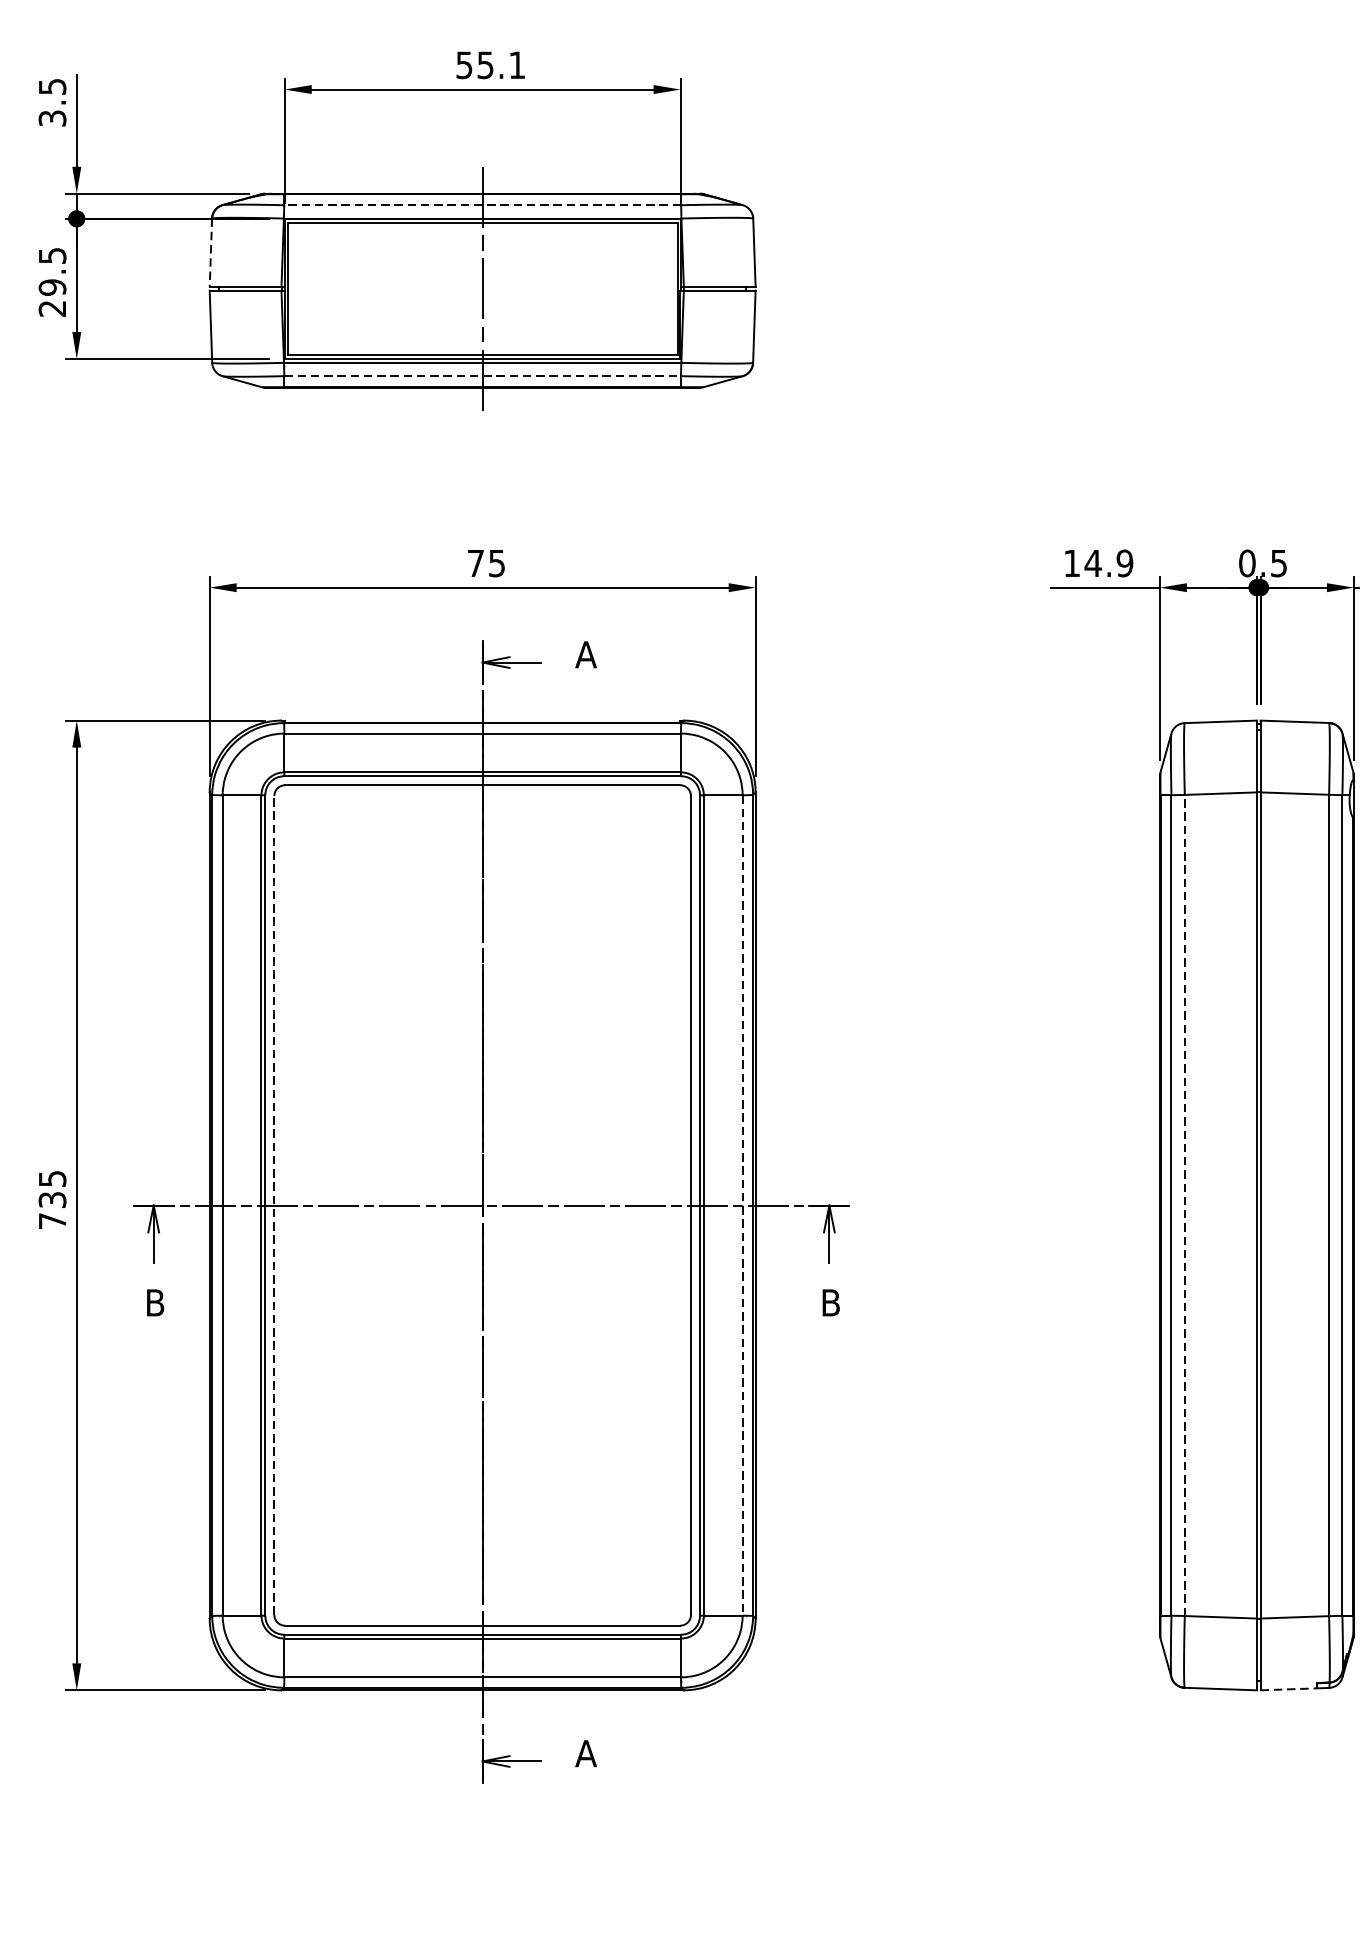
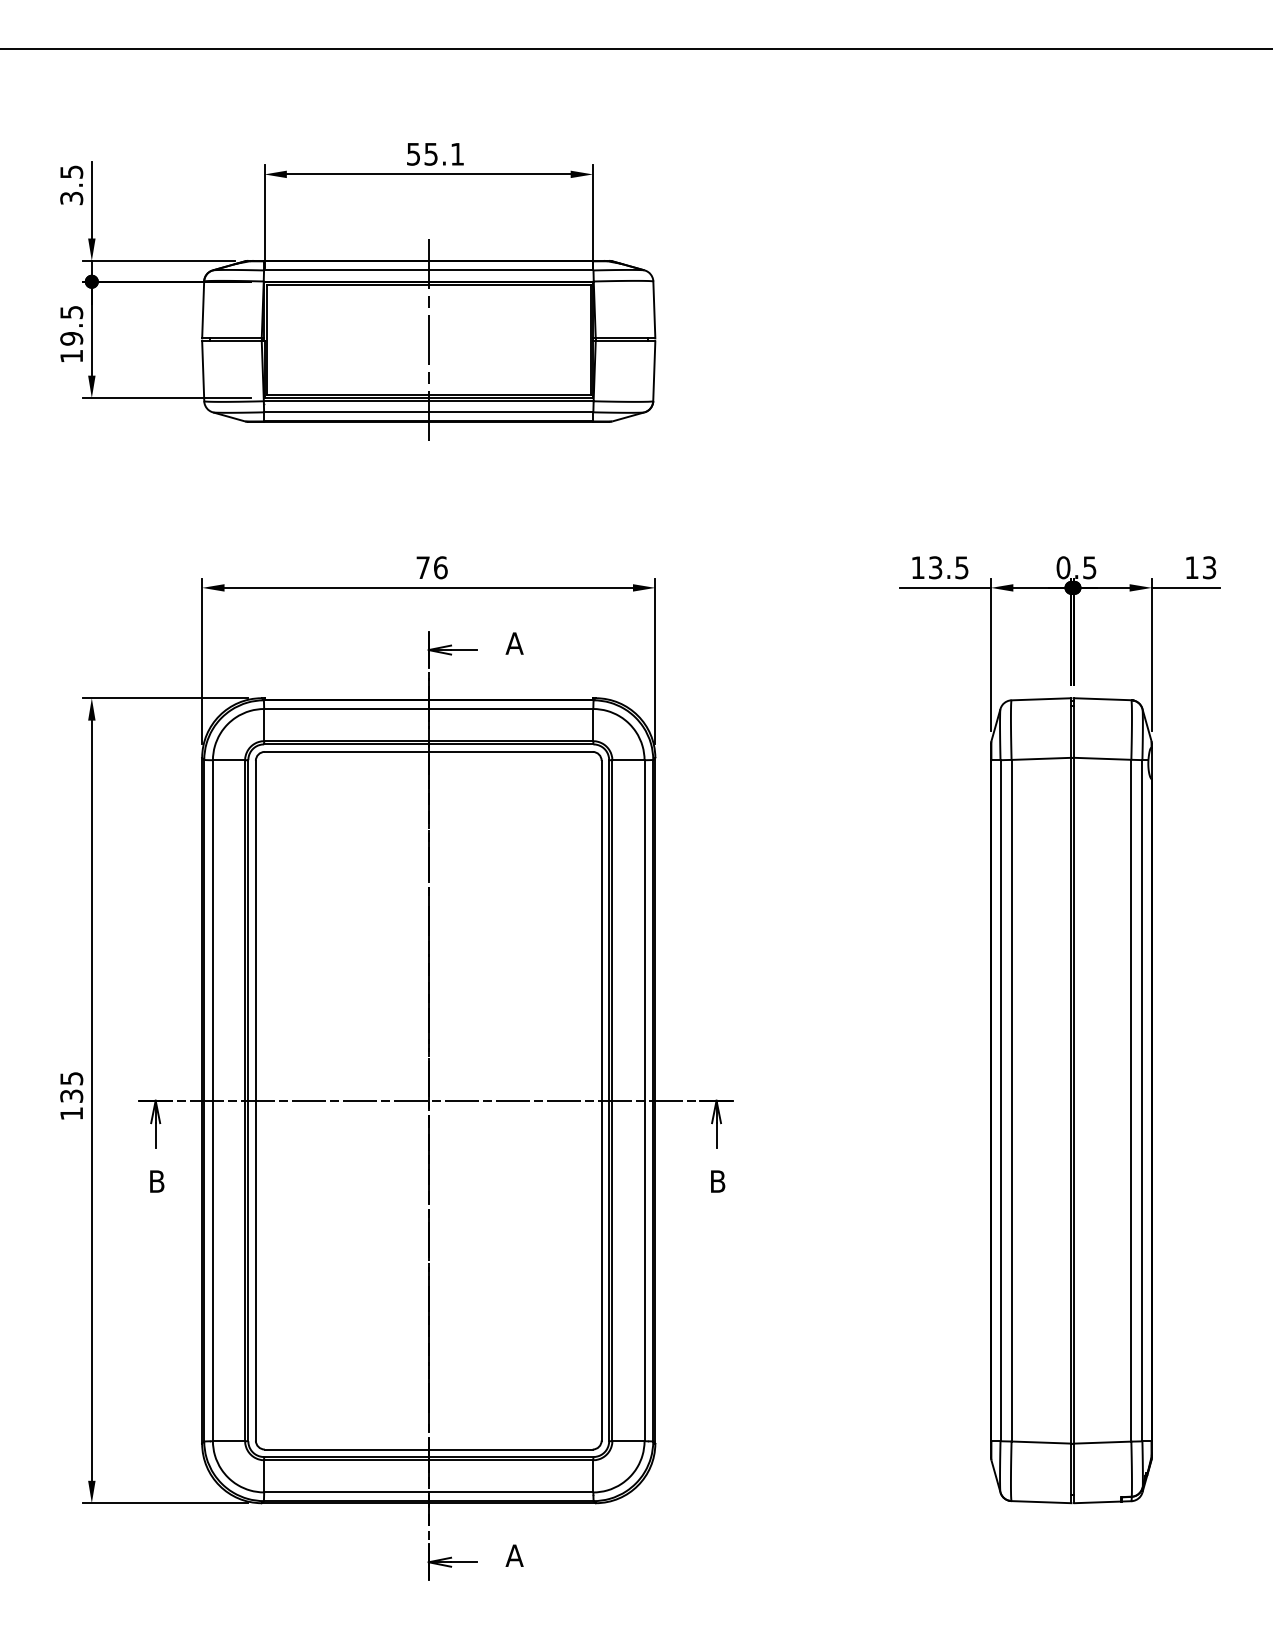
line: (482, 205) -> (428, 270), dashed -> solid
line: (211, 253) -> (203, 310), dashed -> solid
text: (52, 308) -> (71, 356), 29.5 -> 19.5
line: (482, 376) -> (428, 412), dashed -> solid
text: (496, 563) -> (440, 567), 75 -> 76
text: (1108, 563) -> (948, 567), 14.9 -> 13.5
line: (273, 1205) -> (255, 1100), dashed -> solid
line: (1184, 1205) -> (1011, 1100), dashed -> solid
line: (742, 1206) -> (644, 1101), dashed -> solid
text: (52, 1220) -> (71, 1113), 735 -> 135
line: (1289, 1689) -> (1098, 1502), dashed -> solid

